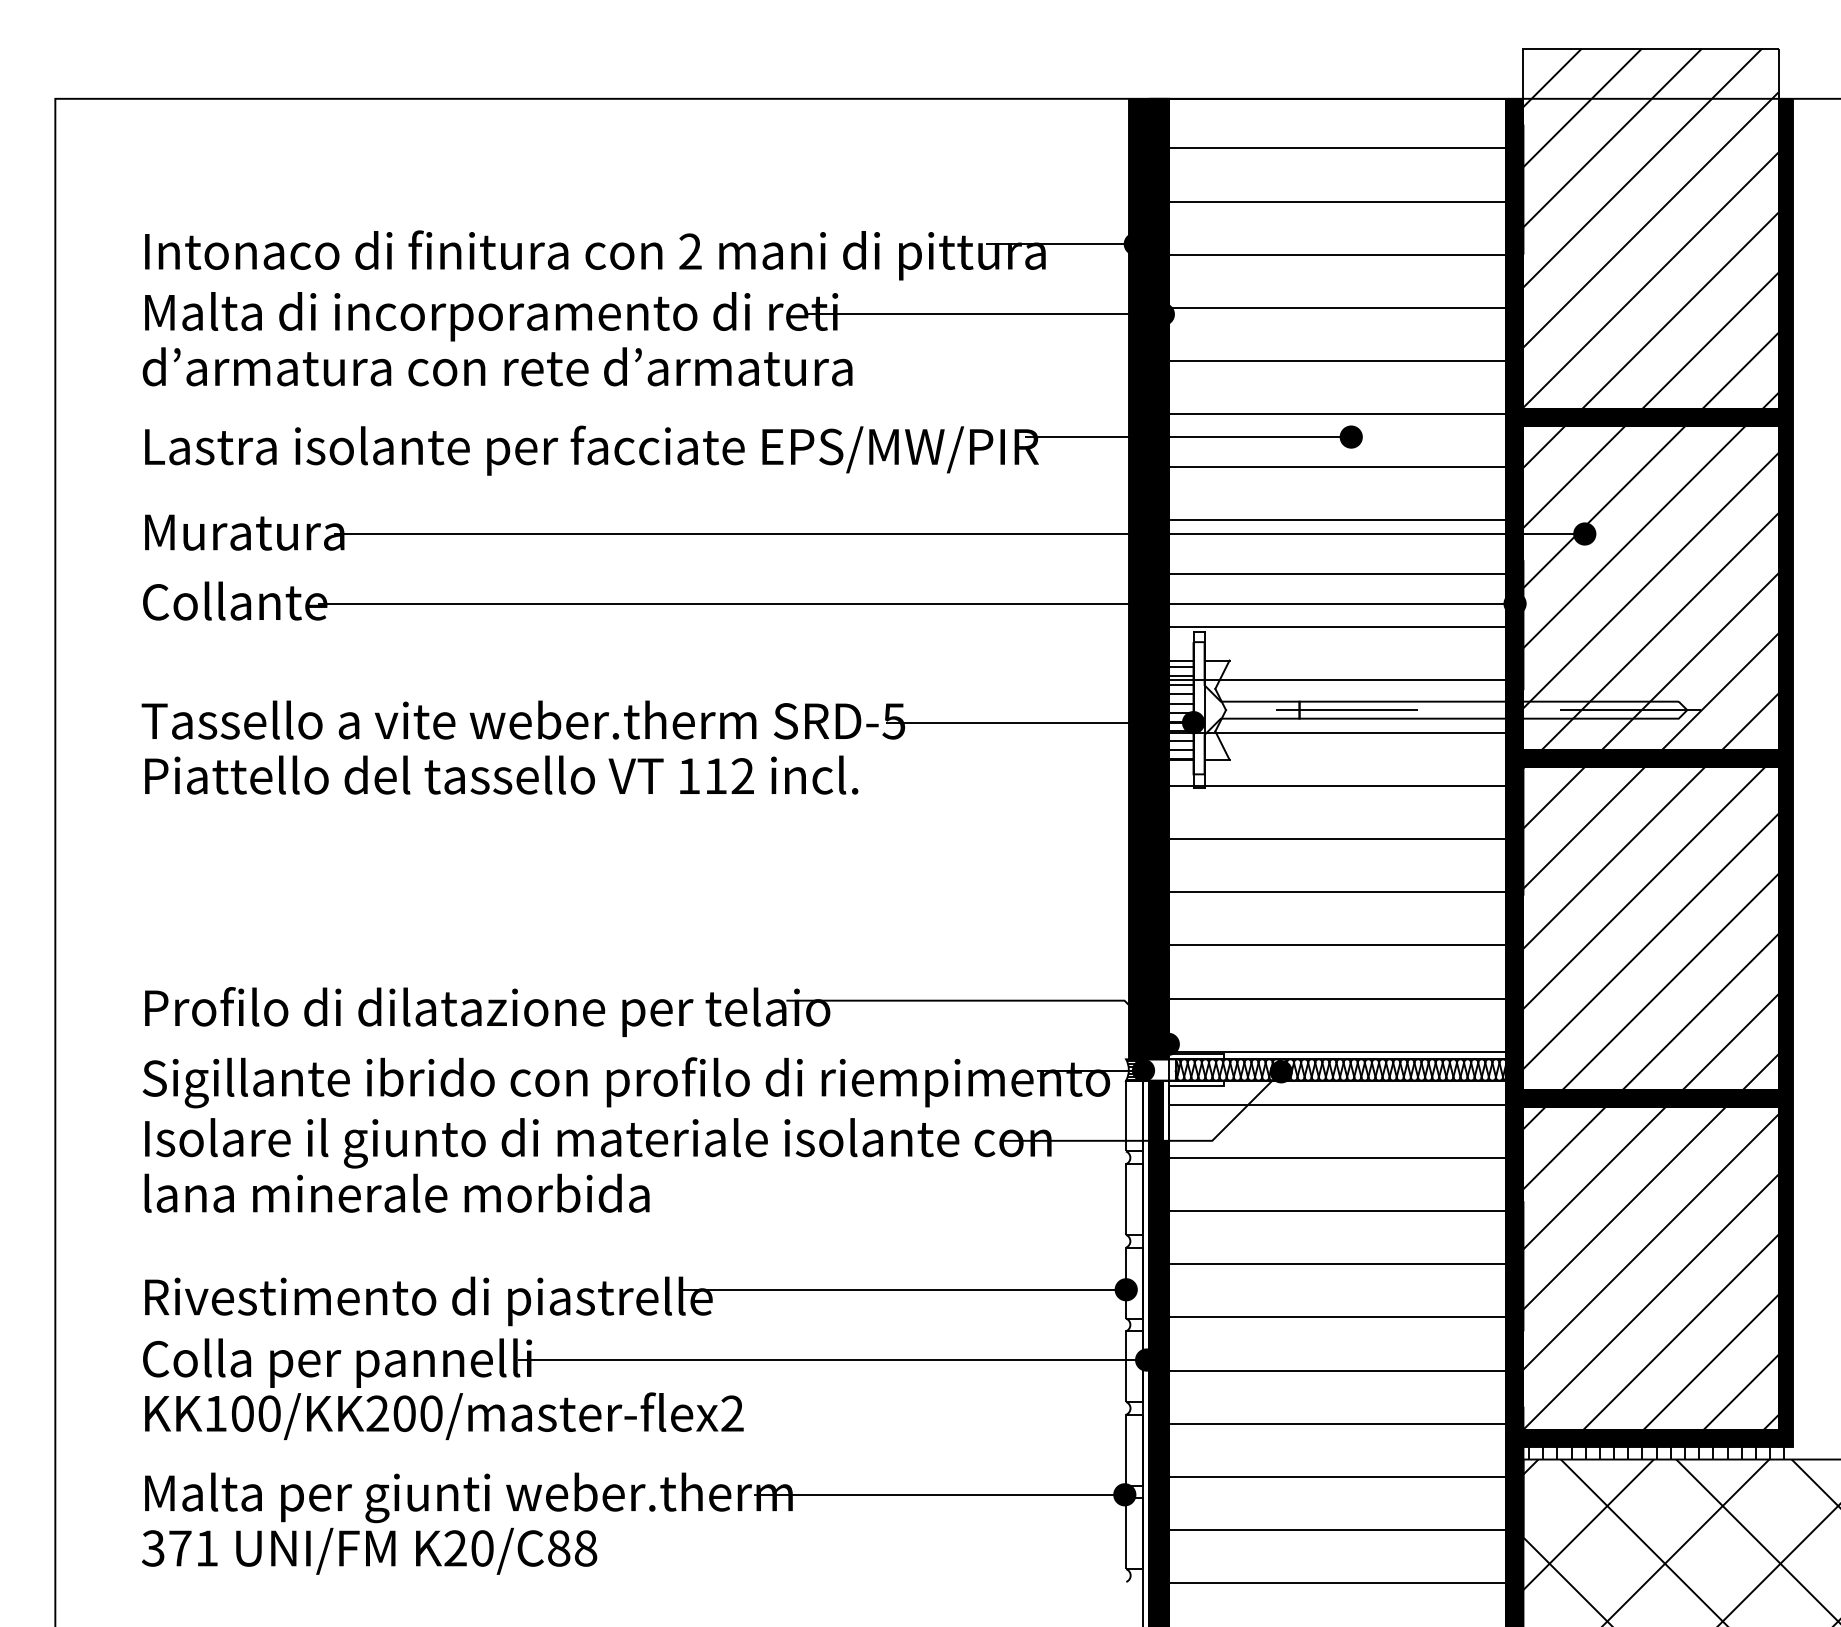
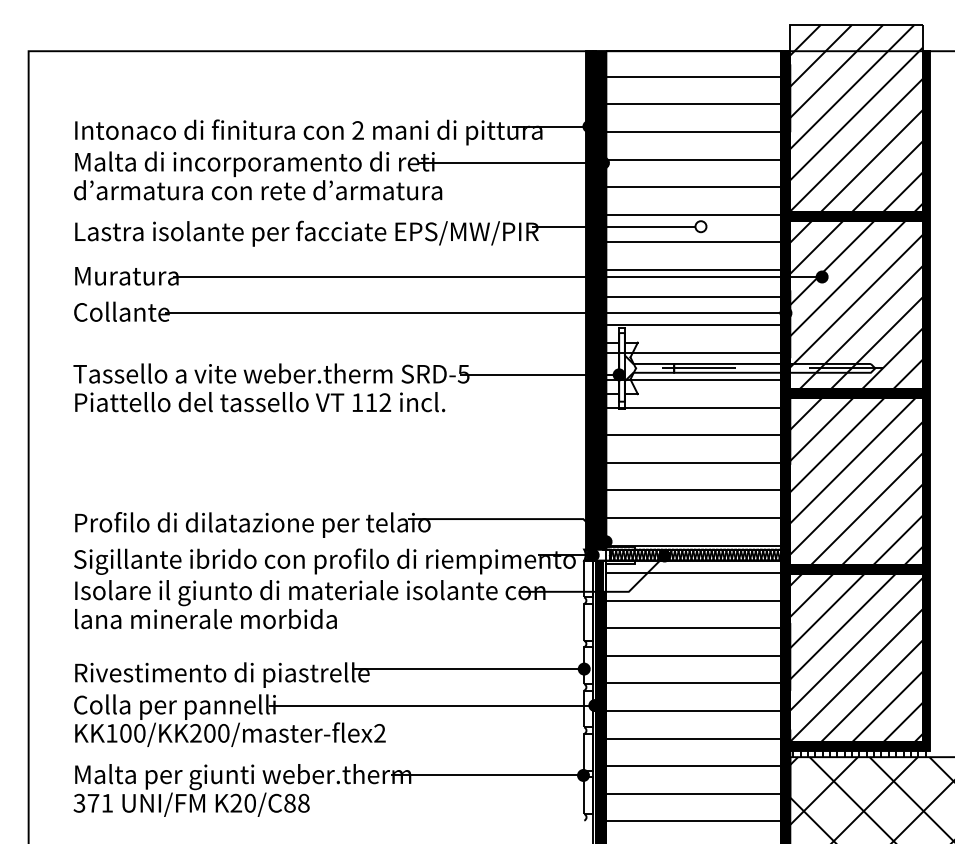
fill: (1350, 436) -> (700, 226), removed
hatch: (1180, 712) -> (612, 369), removed

